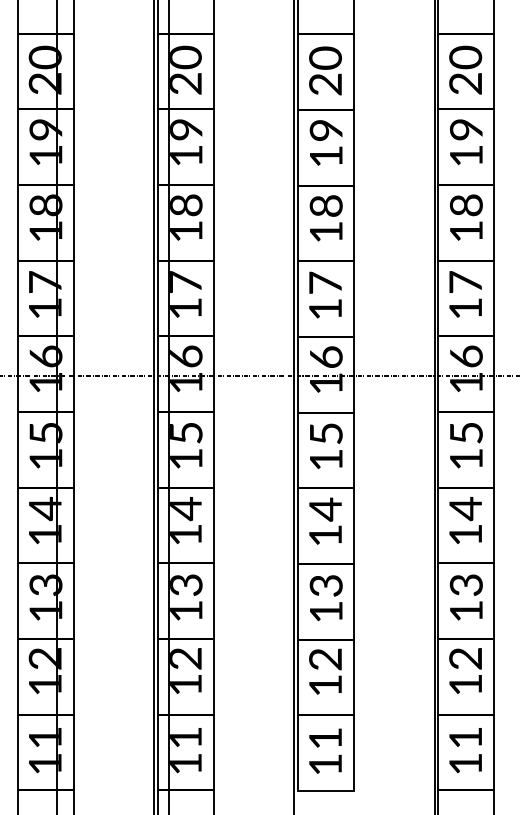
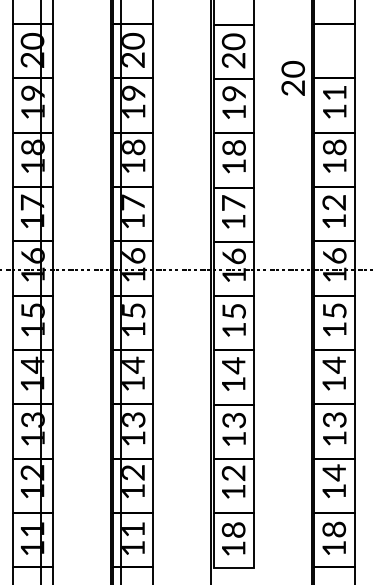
text: (464, 70) -> (292, 78), moved
text: (466, 128) -> (334, 92), 19 -> 11
text: (464, 282) -> (333, 202), 17 -> 12
text: (464, 658) -> (333, 472), 12 -> 14
text: (325, 737) -> (233, 529), 11 -> 18
text: (466, 737) -> (334, 529), 11 -> 18

